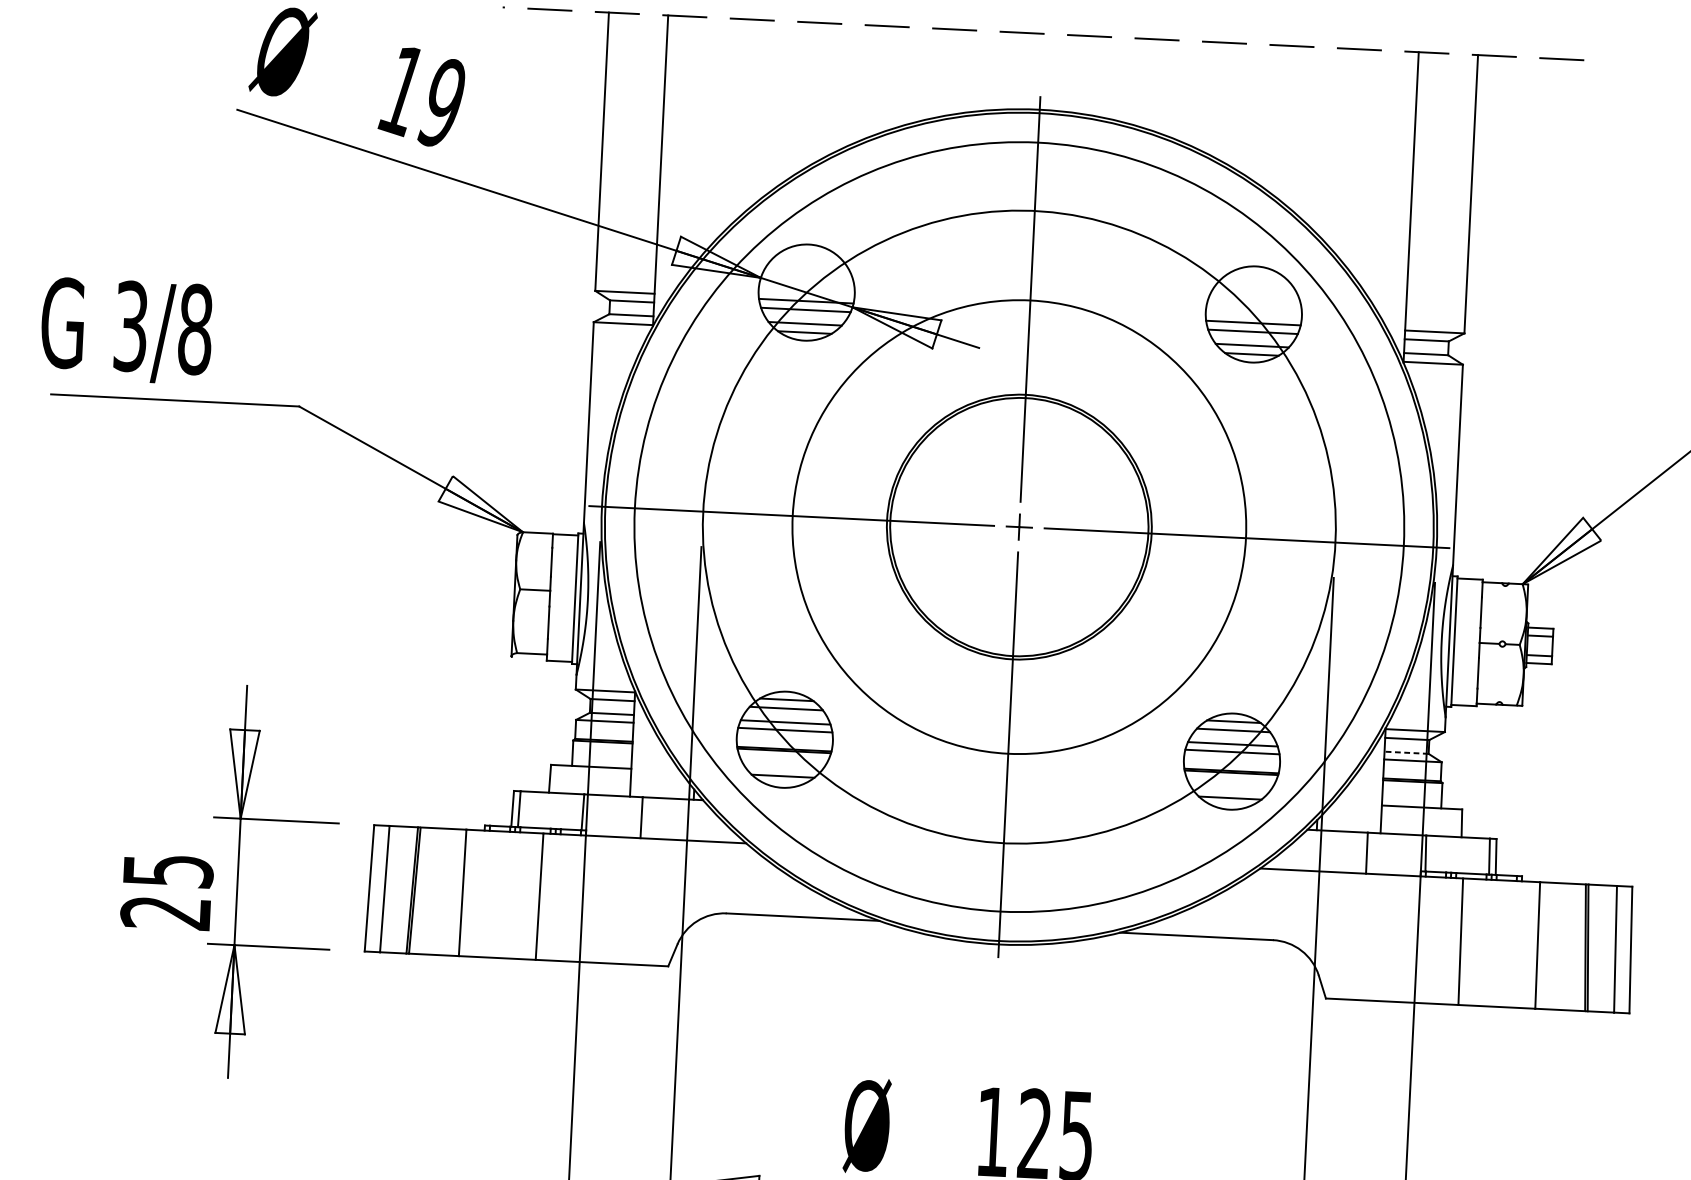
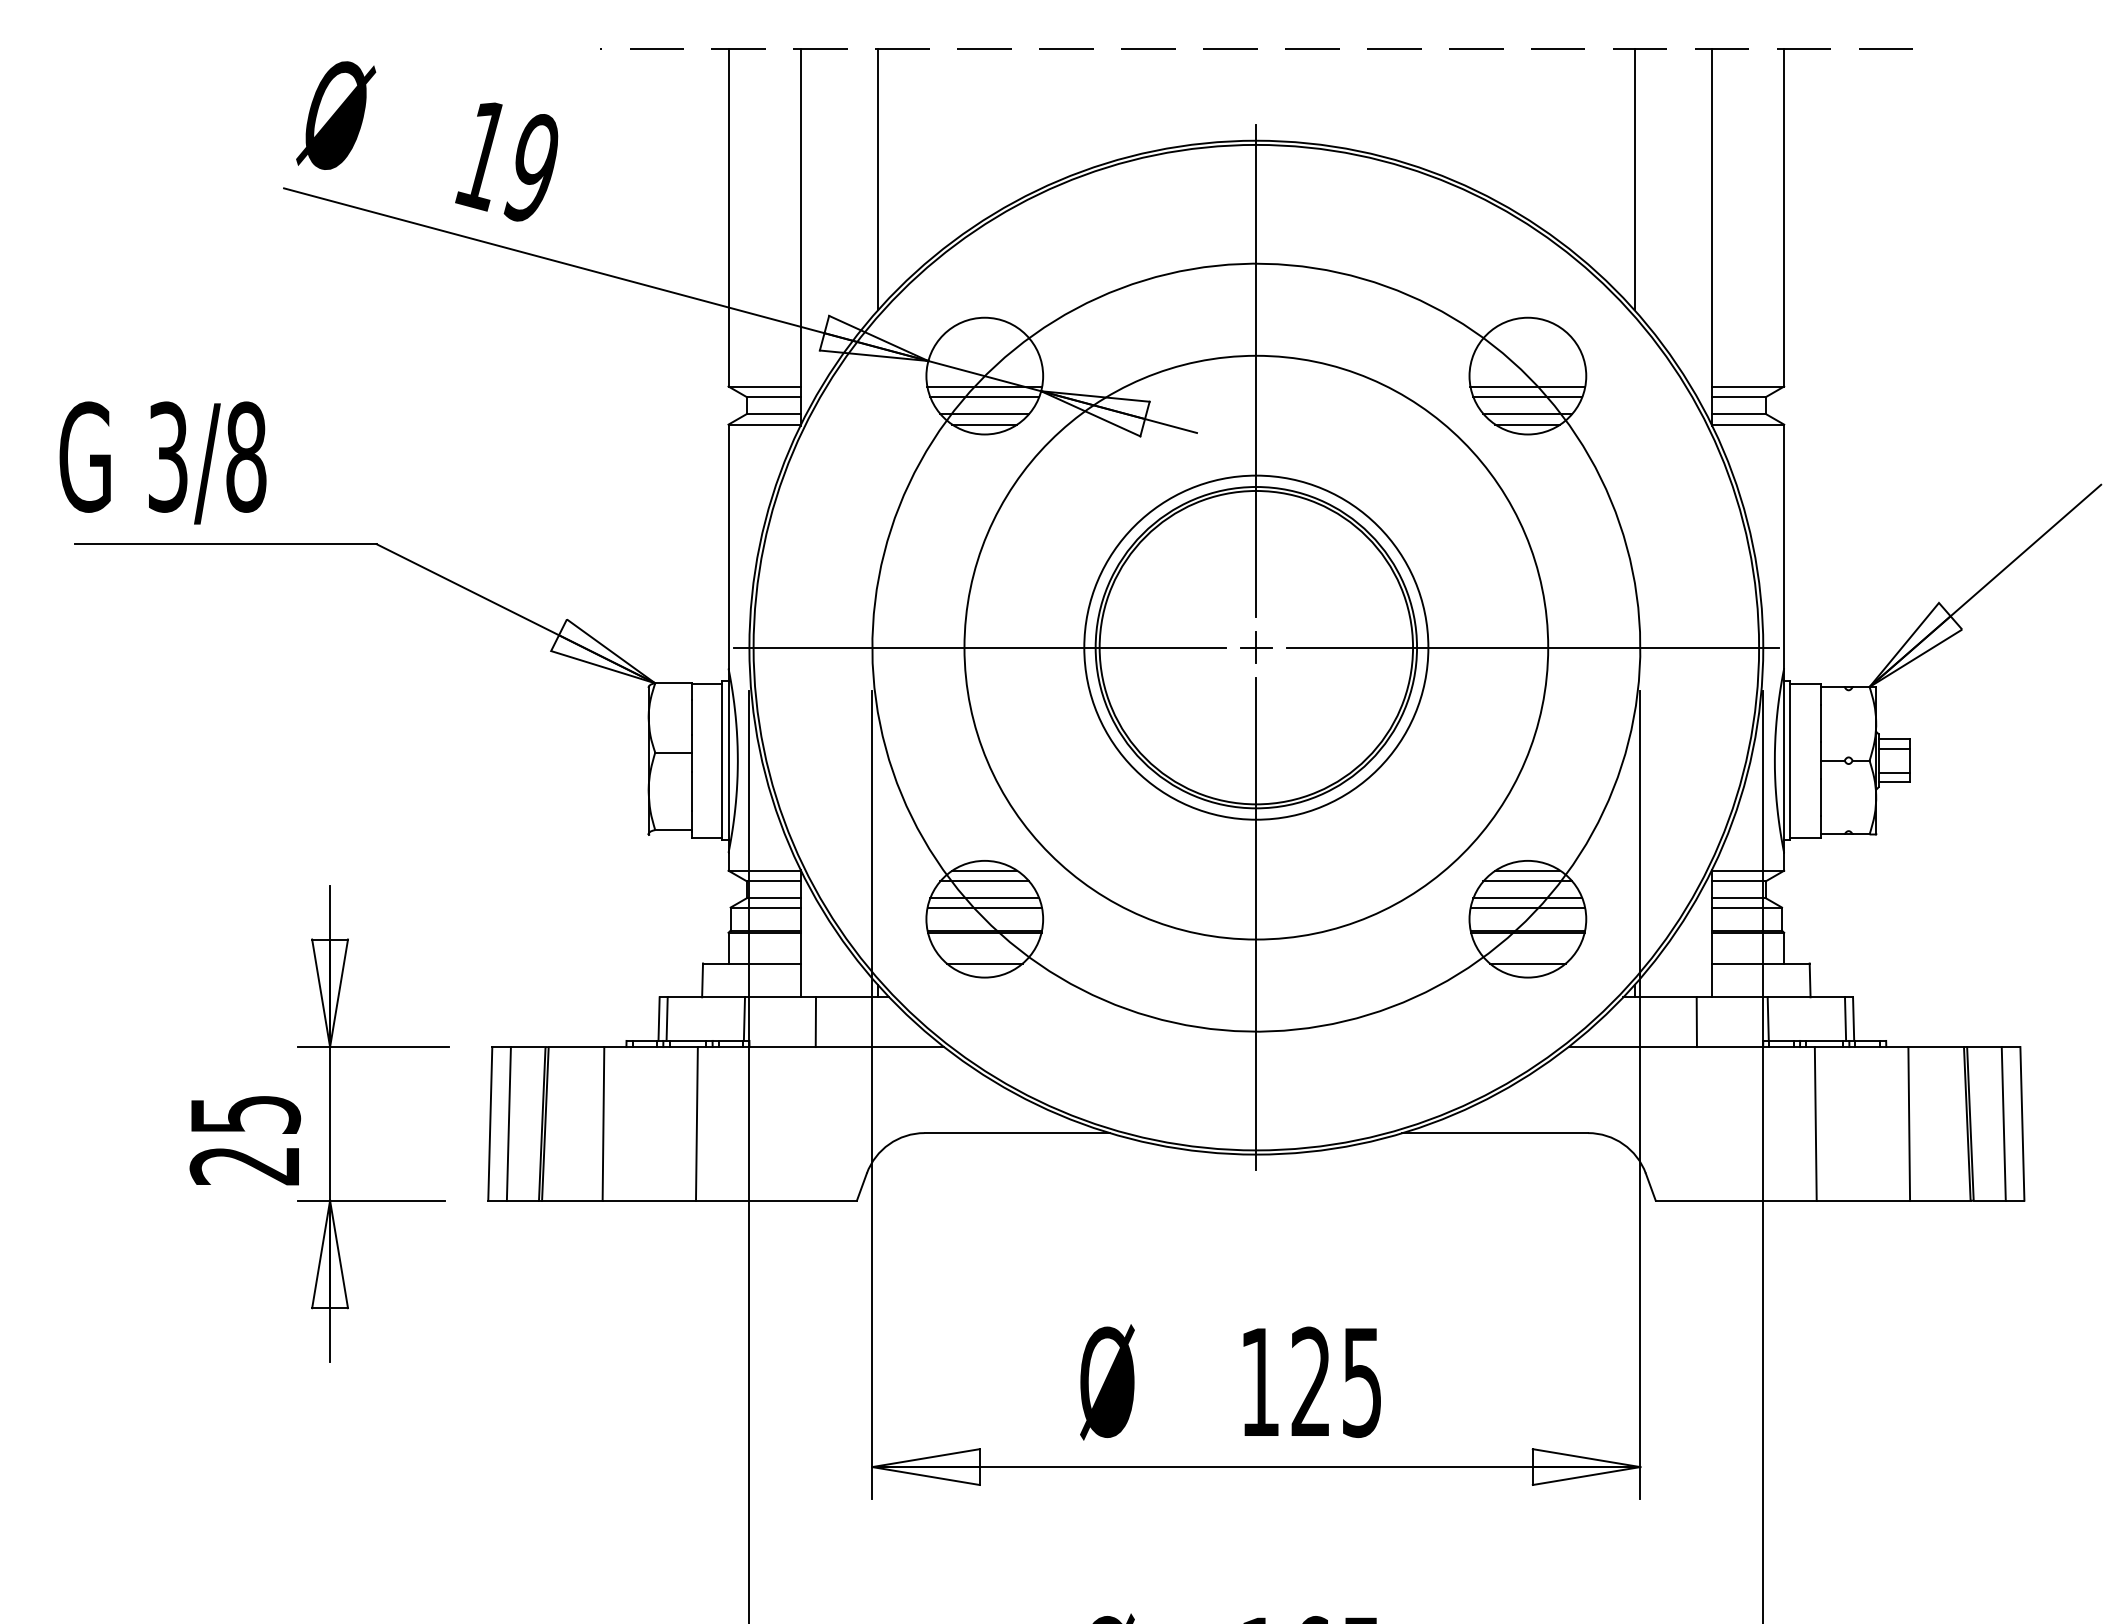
line: (726, 126) -> (877, 179), added
line: (1349, 156) -> (1634, 179), added
circle: (1019, 526) -> (1256, 647), size x0.62
circle: (1019, 526) -> (1256, 647), size x0.62
line: (1406, 753) -> (1738, 898), dashed -> solid

